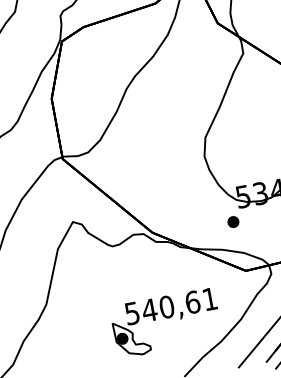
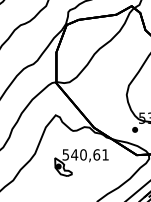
part: (165, 322) -> (81, 162), moved

